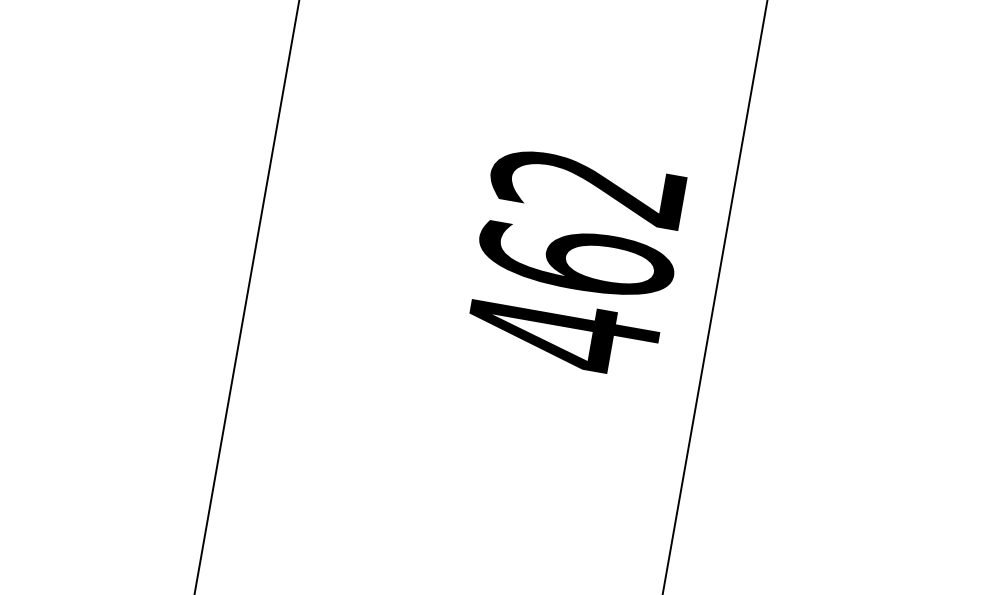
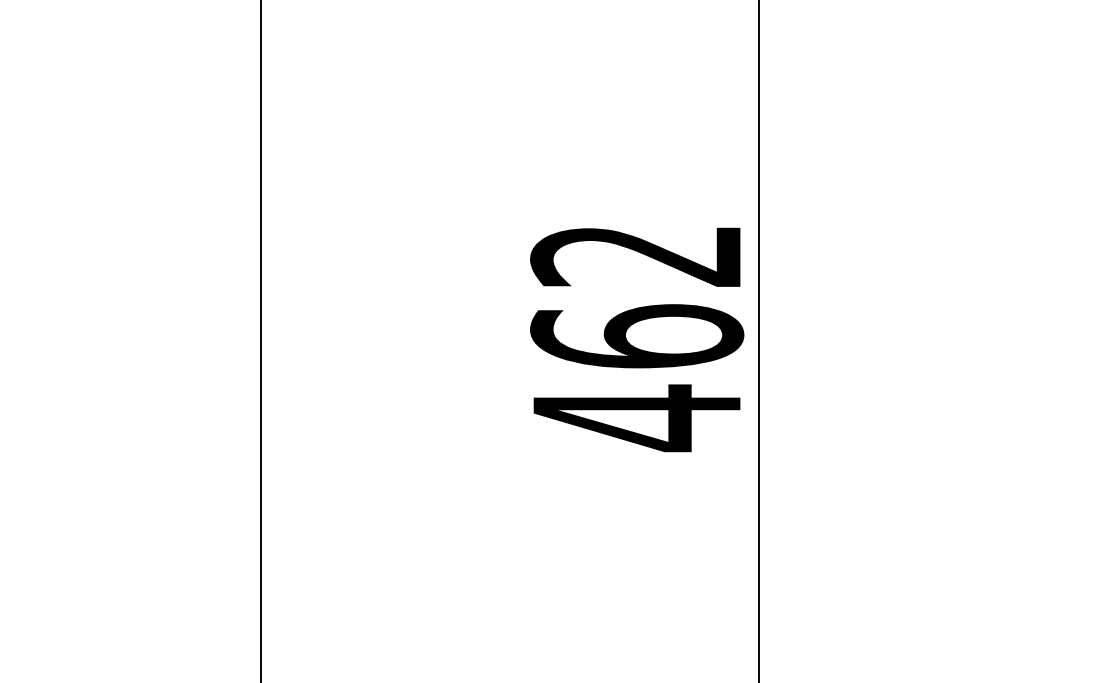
text: (575, 262) -> (637, 339), moved

